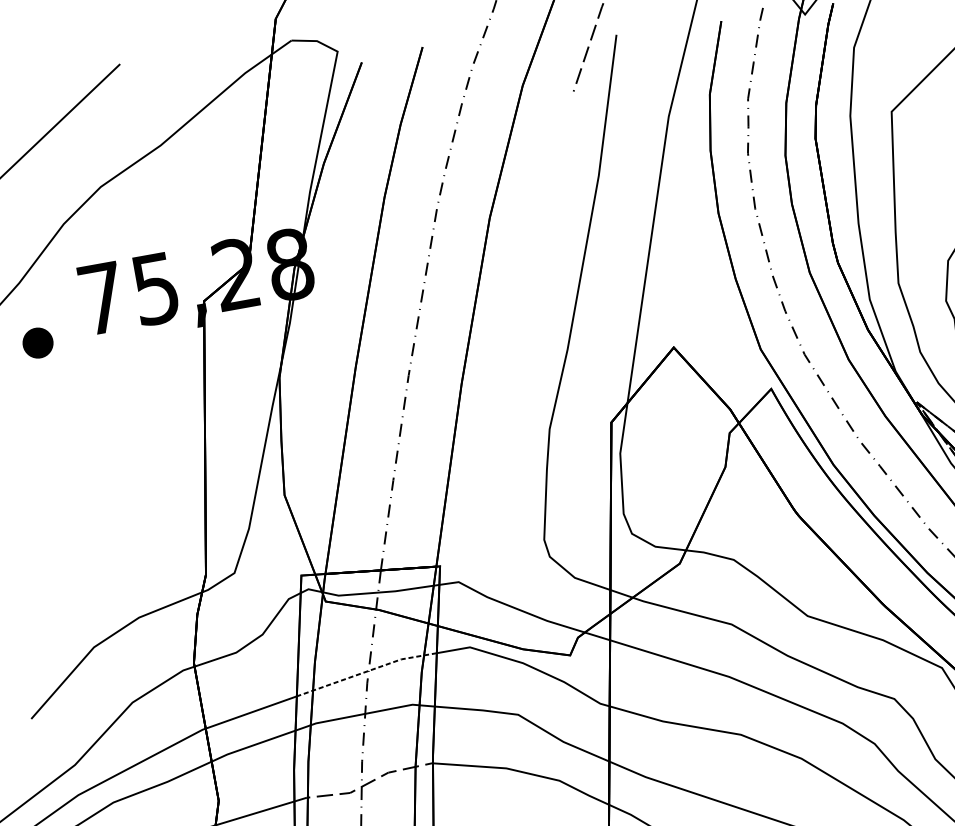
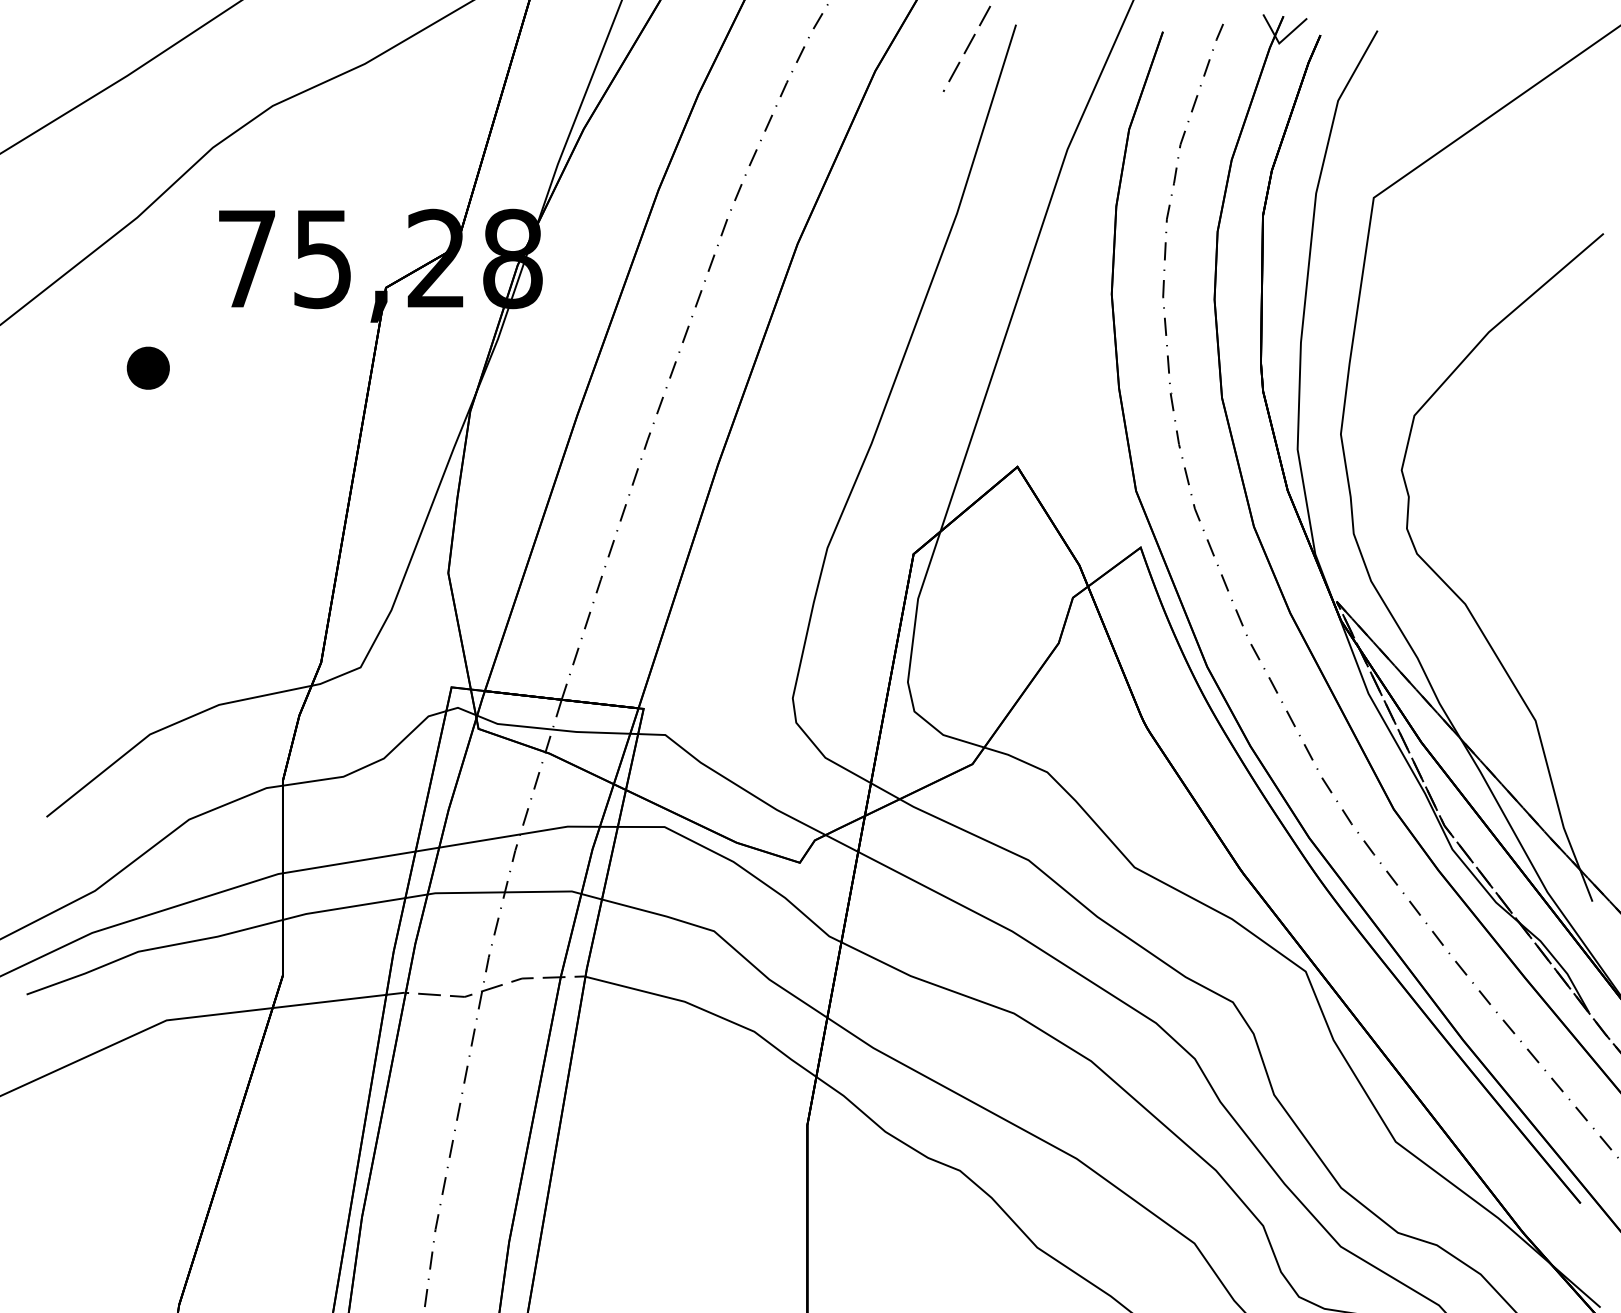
part: (37, 342) -> (147, 367), moved
line: (366, 672) -> (516, 835), dashed -> solid

